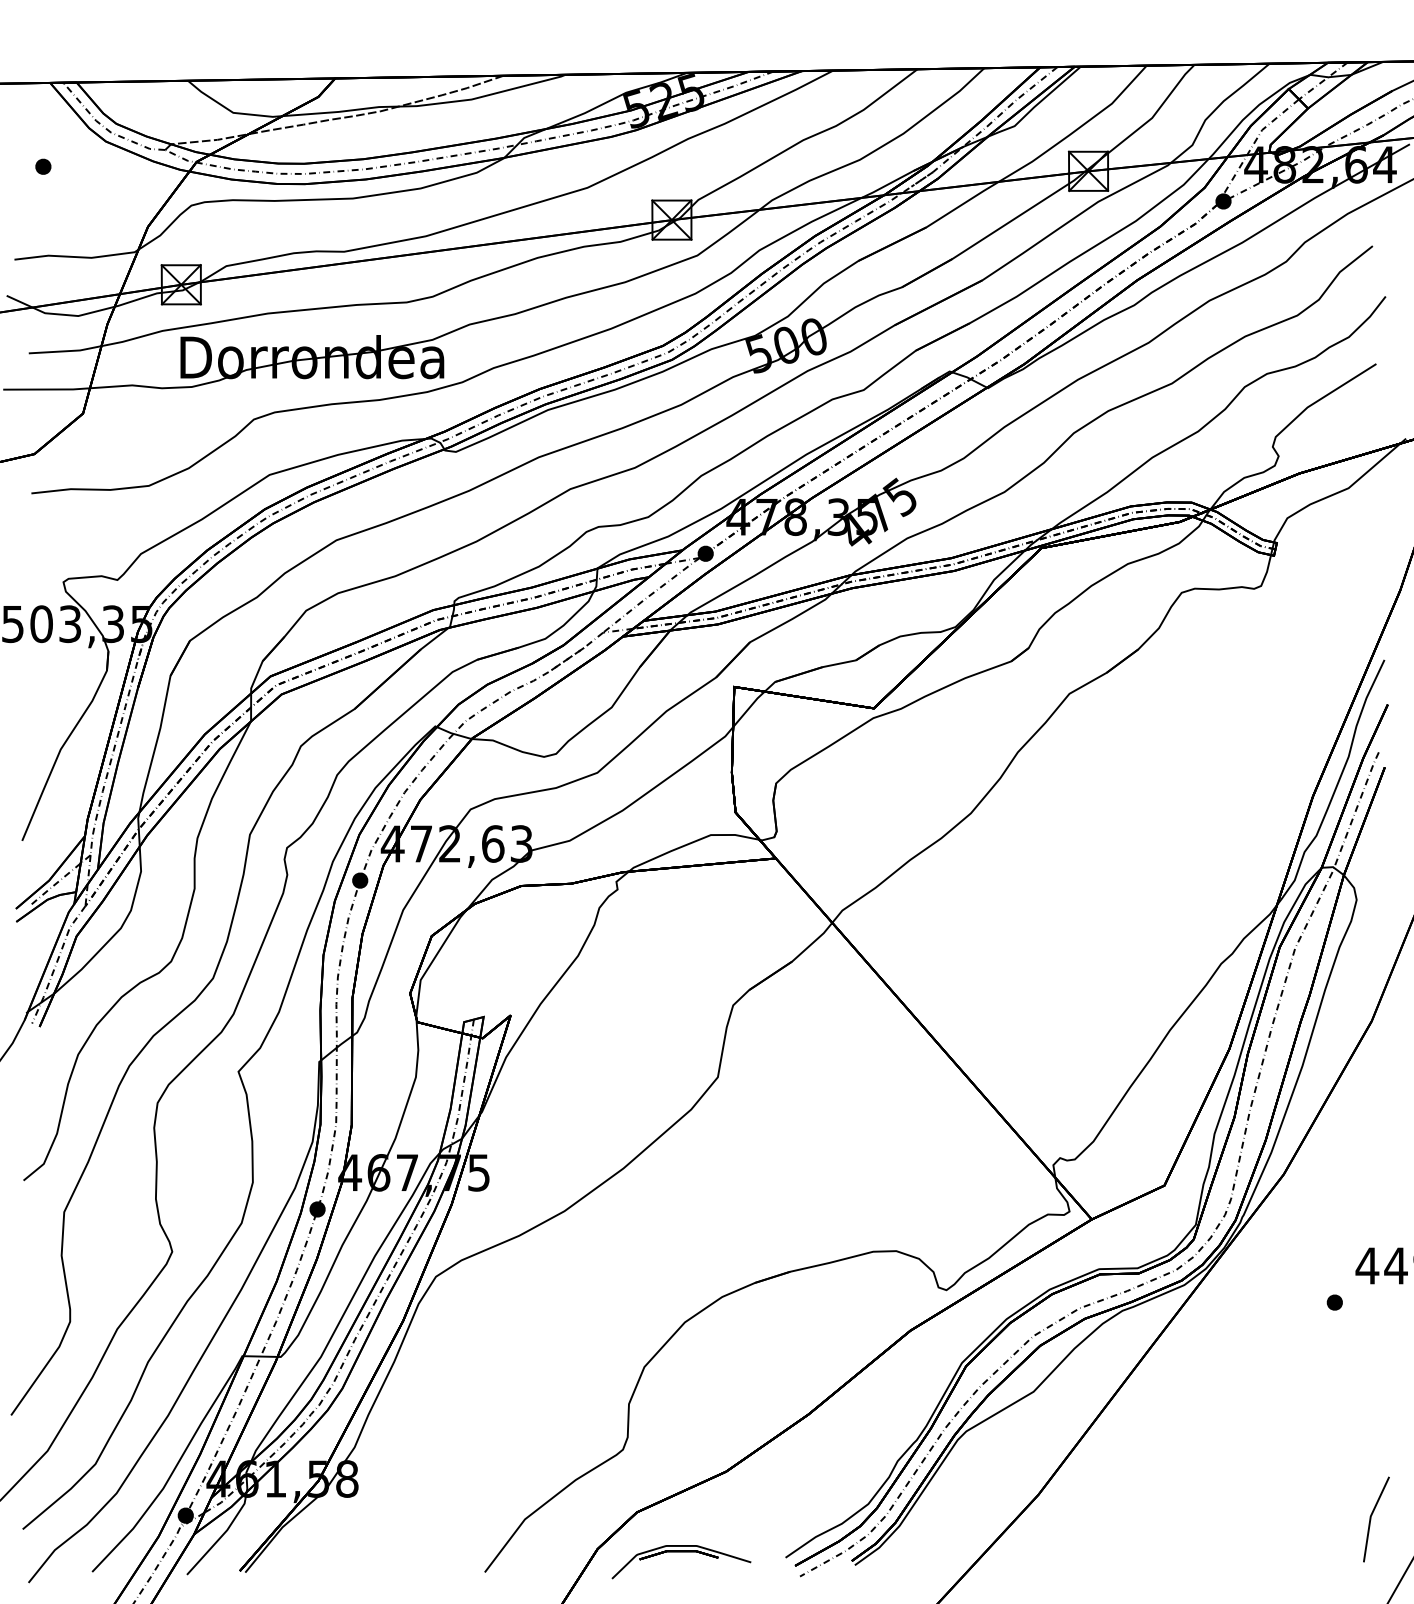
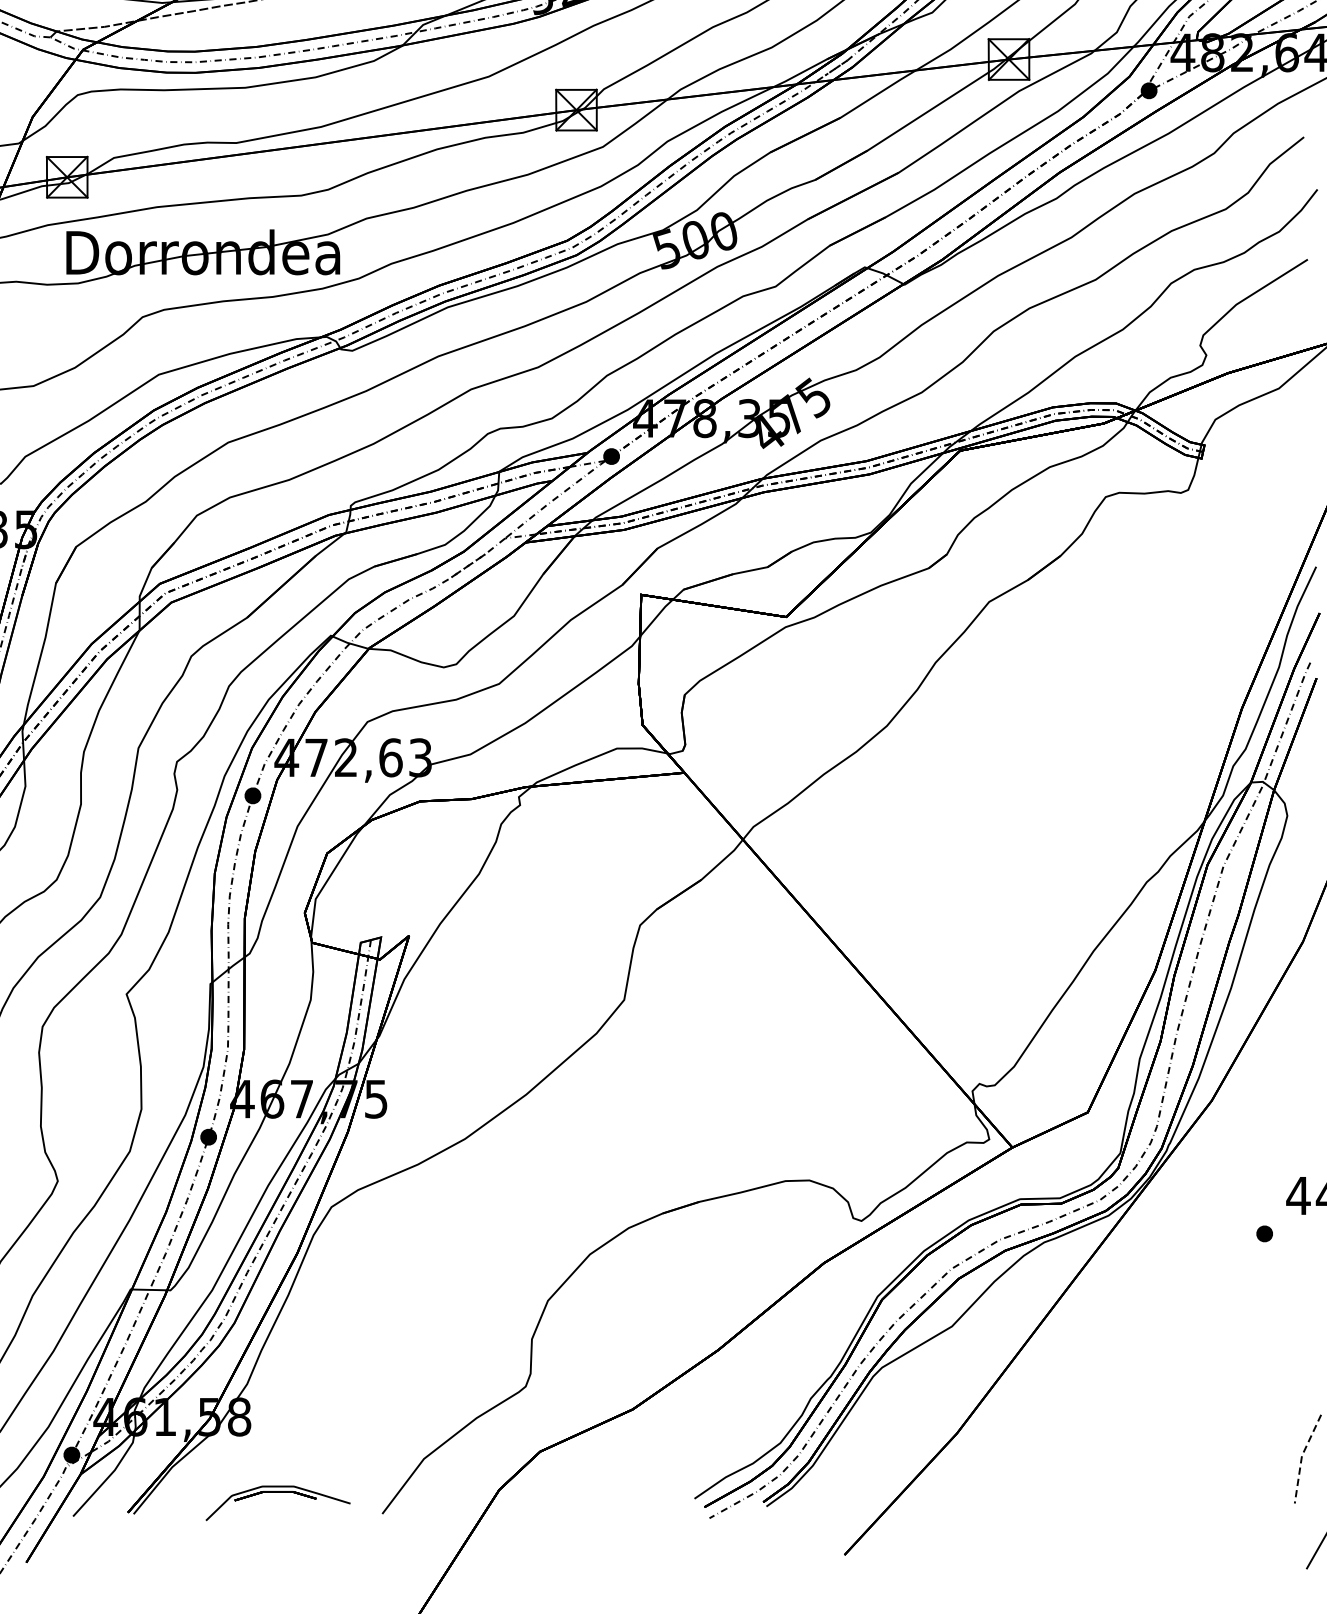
line: (1370, 1517) -> (1301, 1456), solid -> dashed
part: (681, 1552) -> (278, 1493), moved

